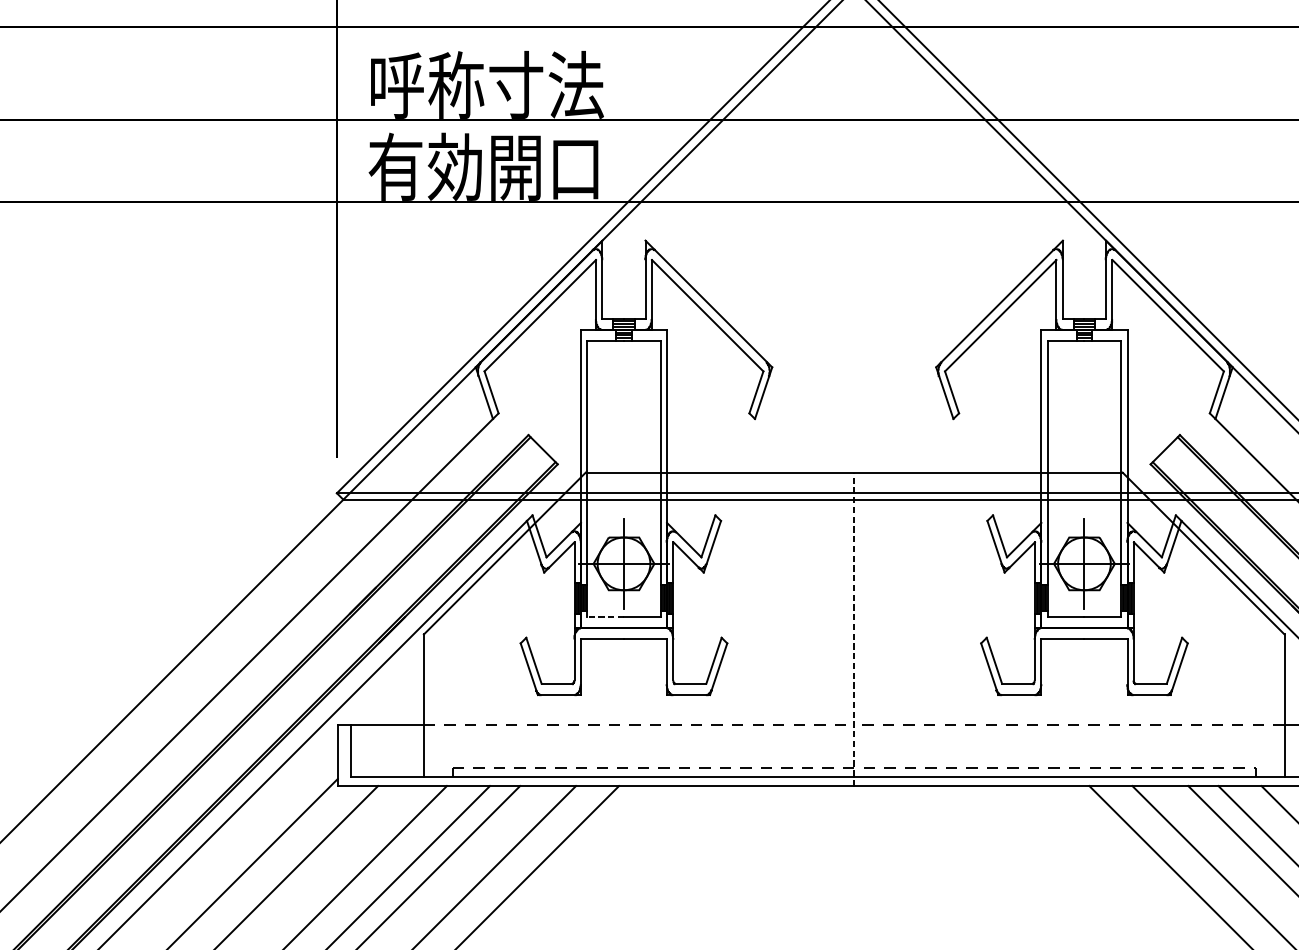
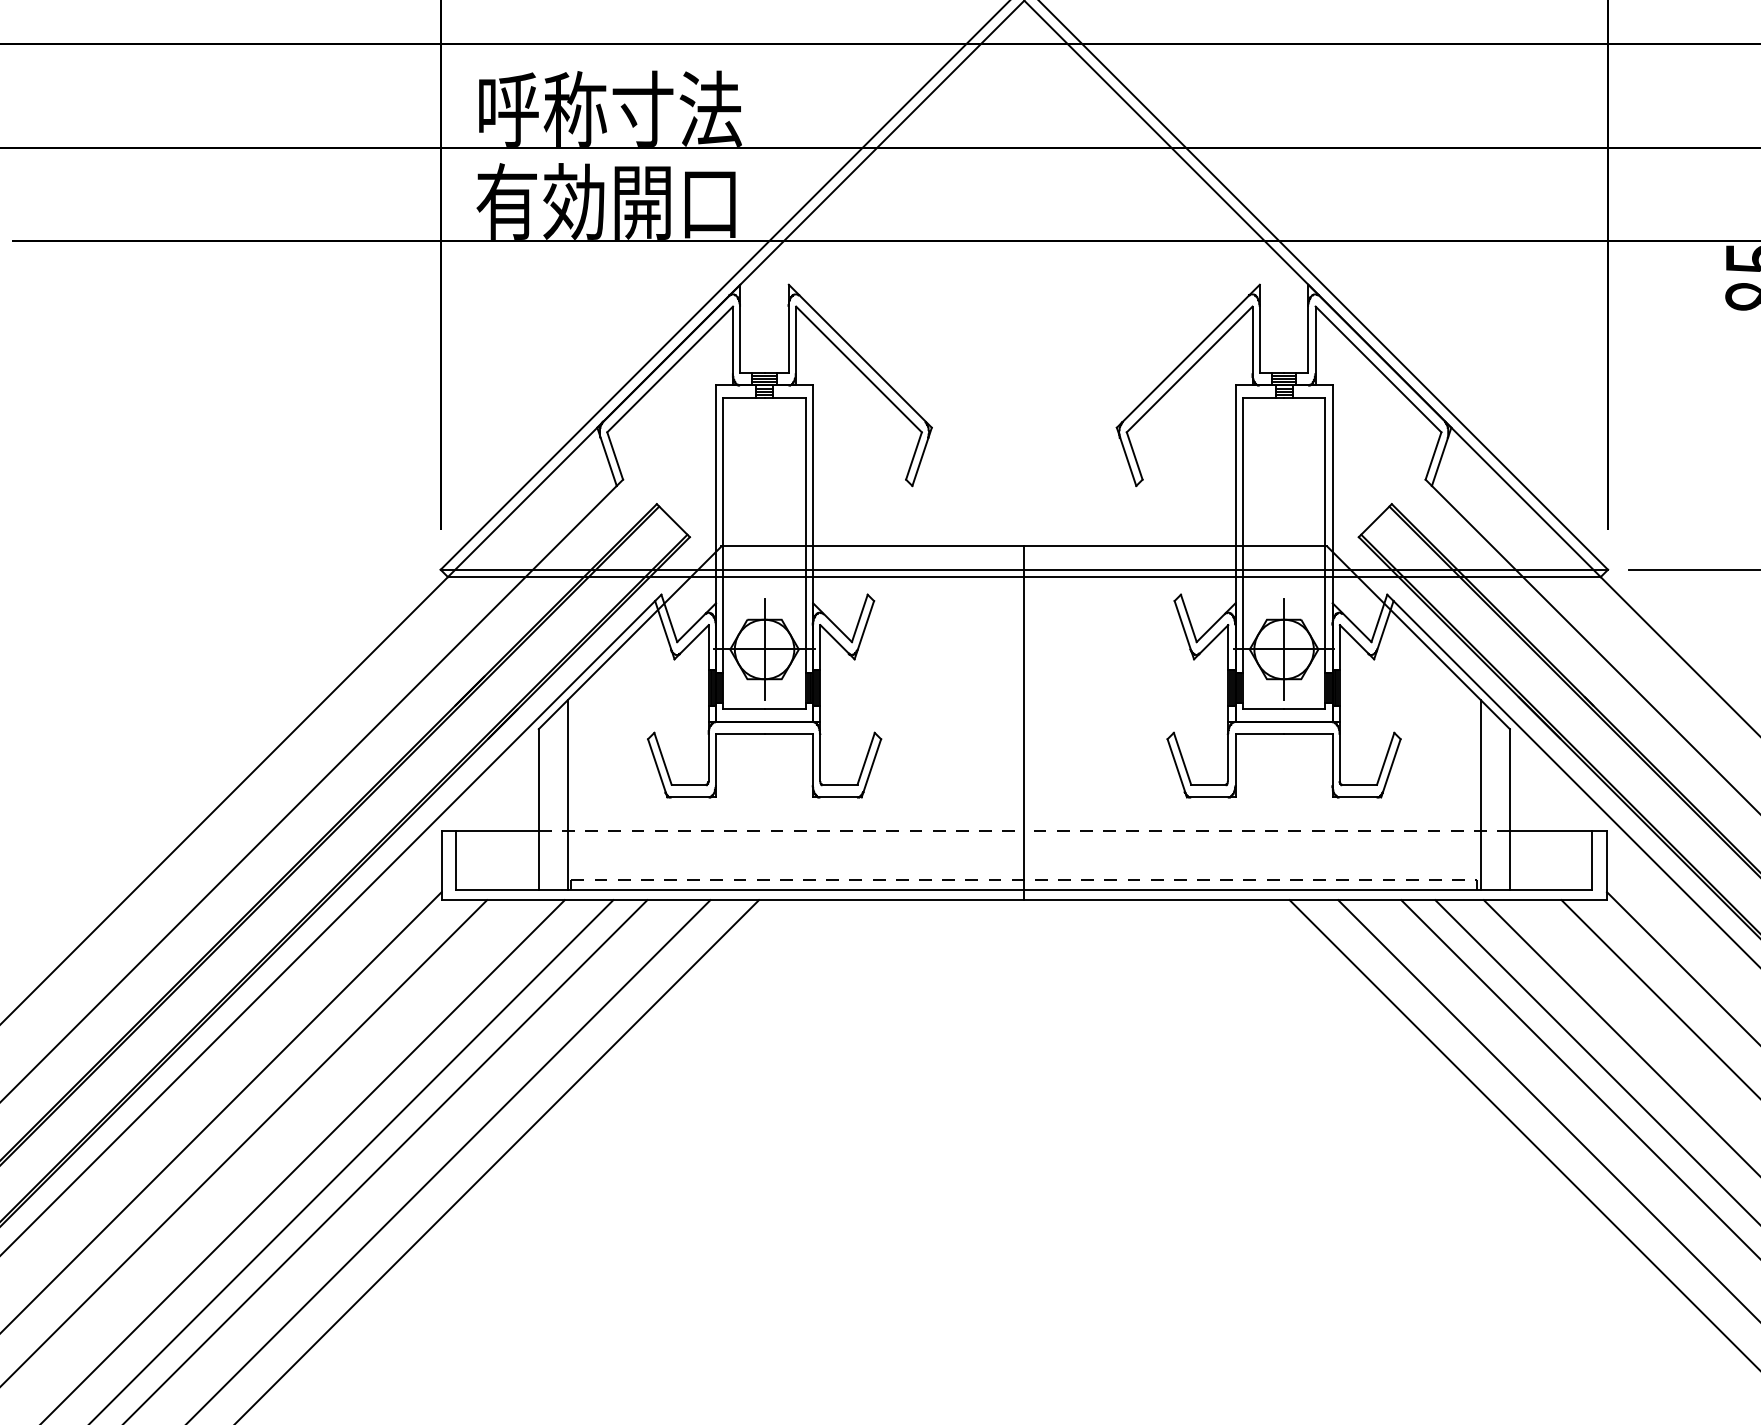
line: (605, 617) -> (743, 709), dashed -> solid
line: (854, 629) -> (1024, 723), dashed -> solid
line: (449, 692) -> (567, 794), added
line: (1258, 692) -> (1480, 794), added

